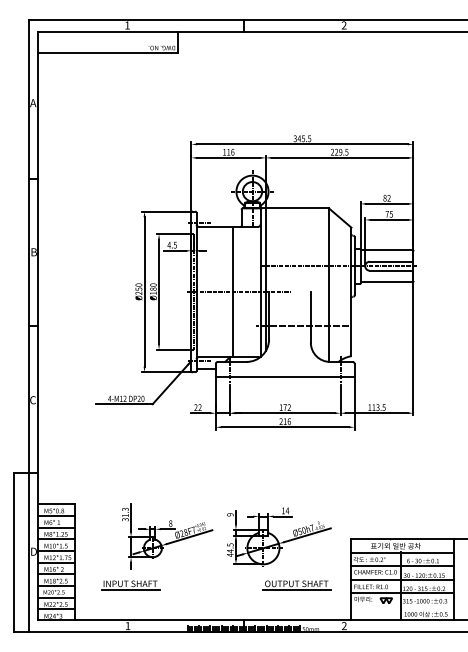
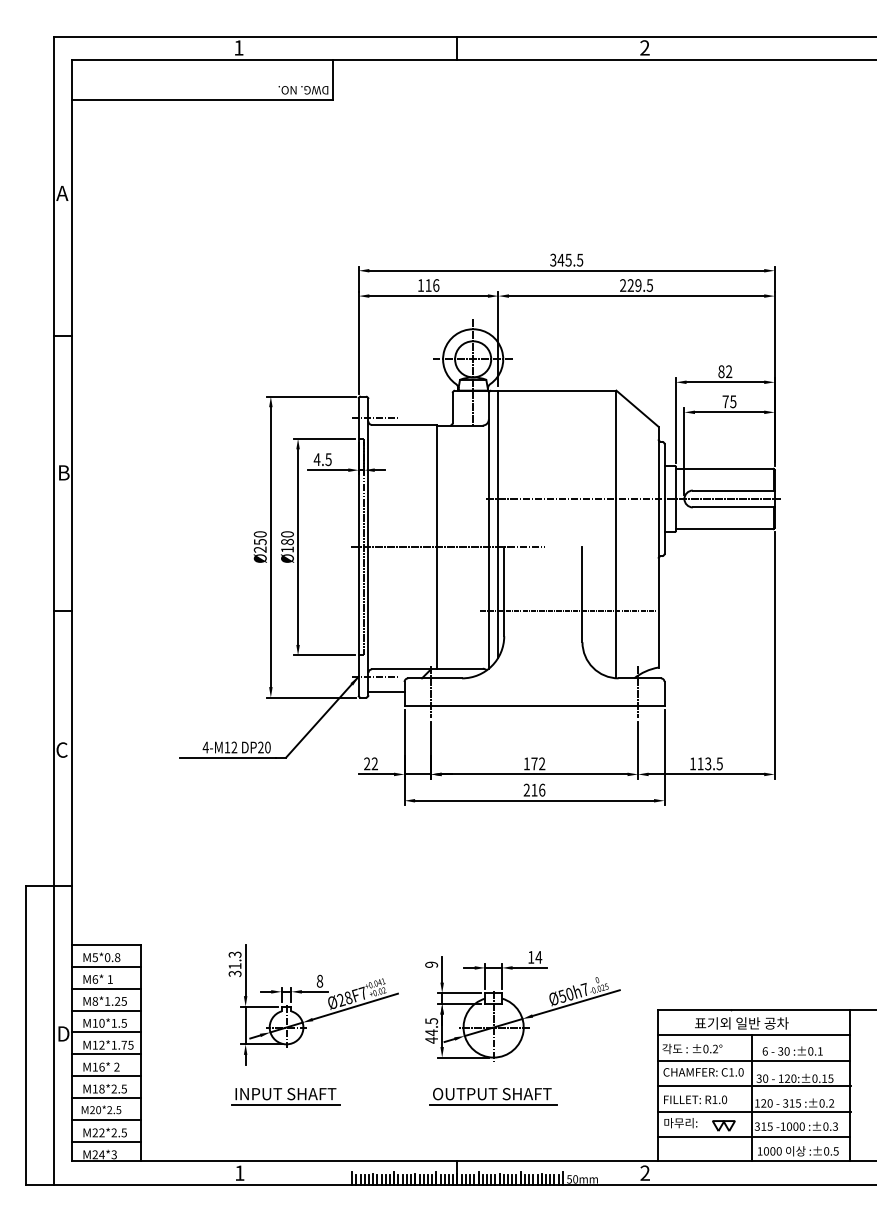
part: (130, 585) -> (285, 1097), moved
part: (296, 585) -> (491, 1097), moved
line: (402, 606) -> (754, 1136), added

